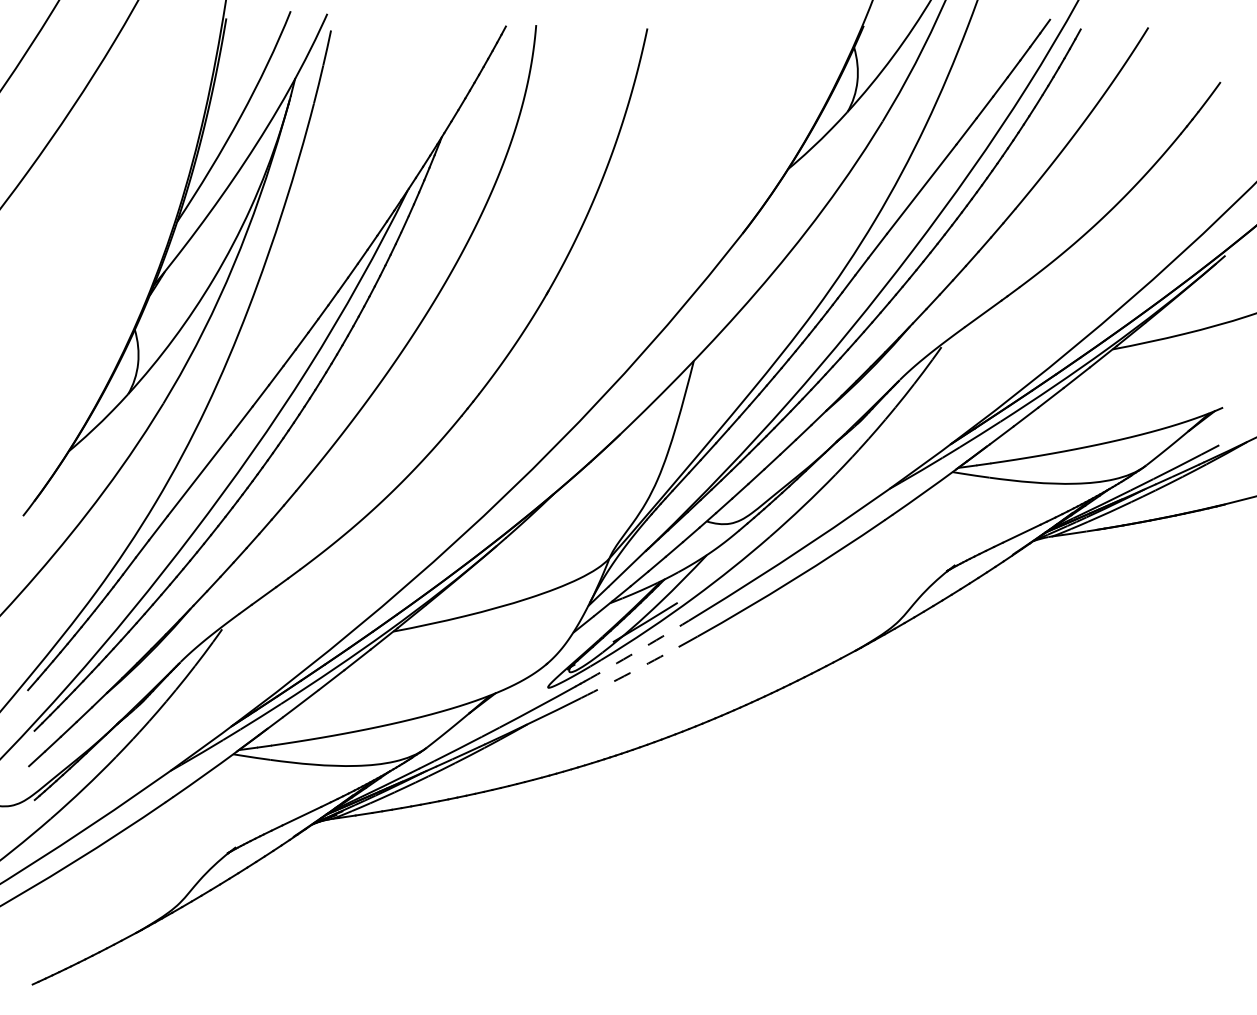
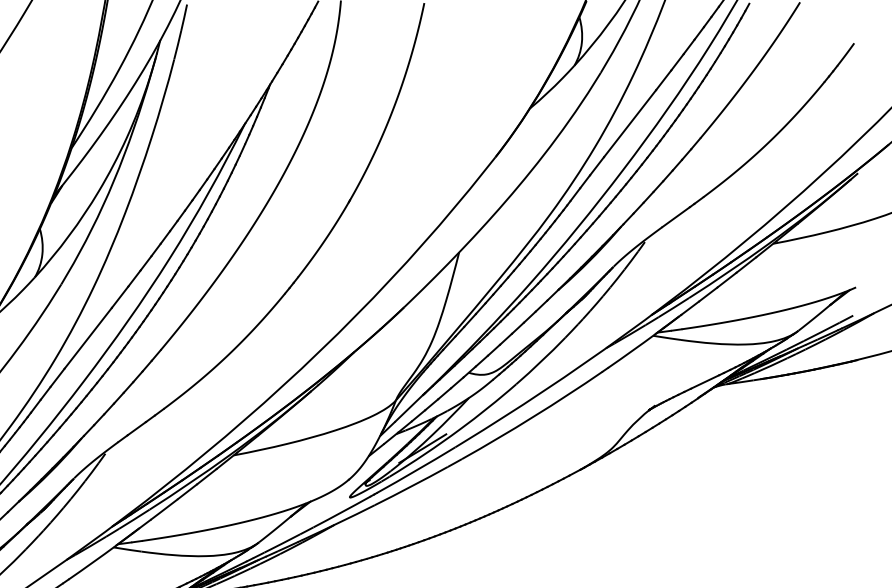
arc: (636, 651) -> (416, 470), dashed -> solid
arc: (630, 673) -> (411, 486), dashed -> solid

